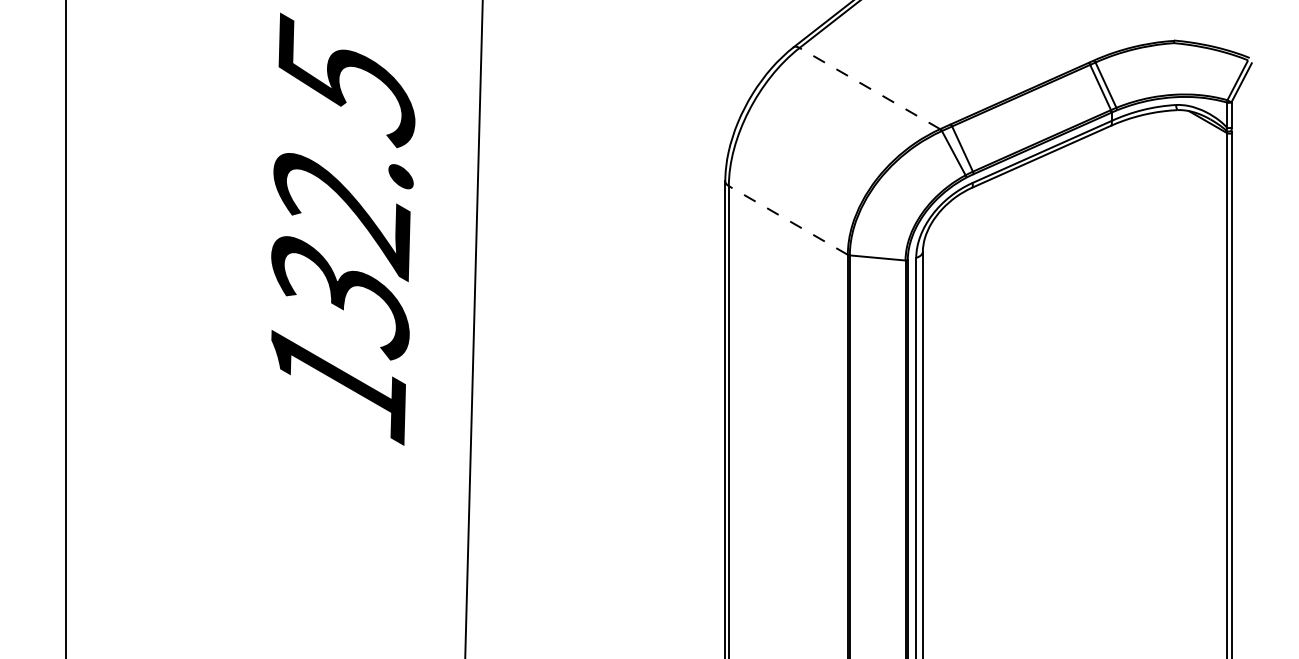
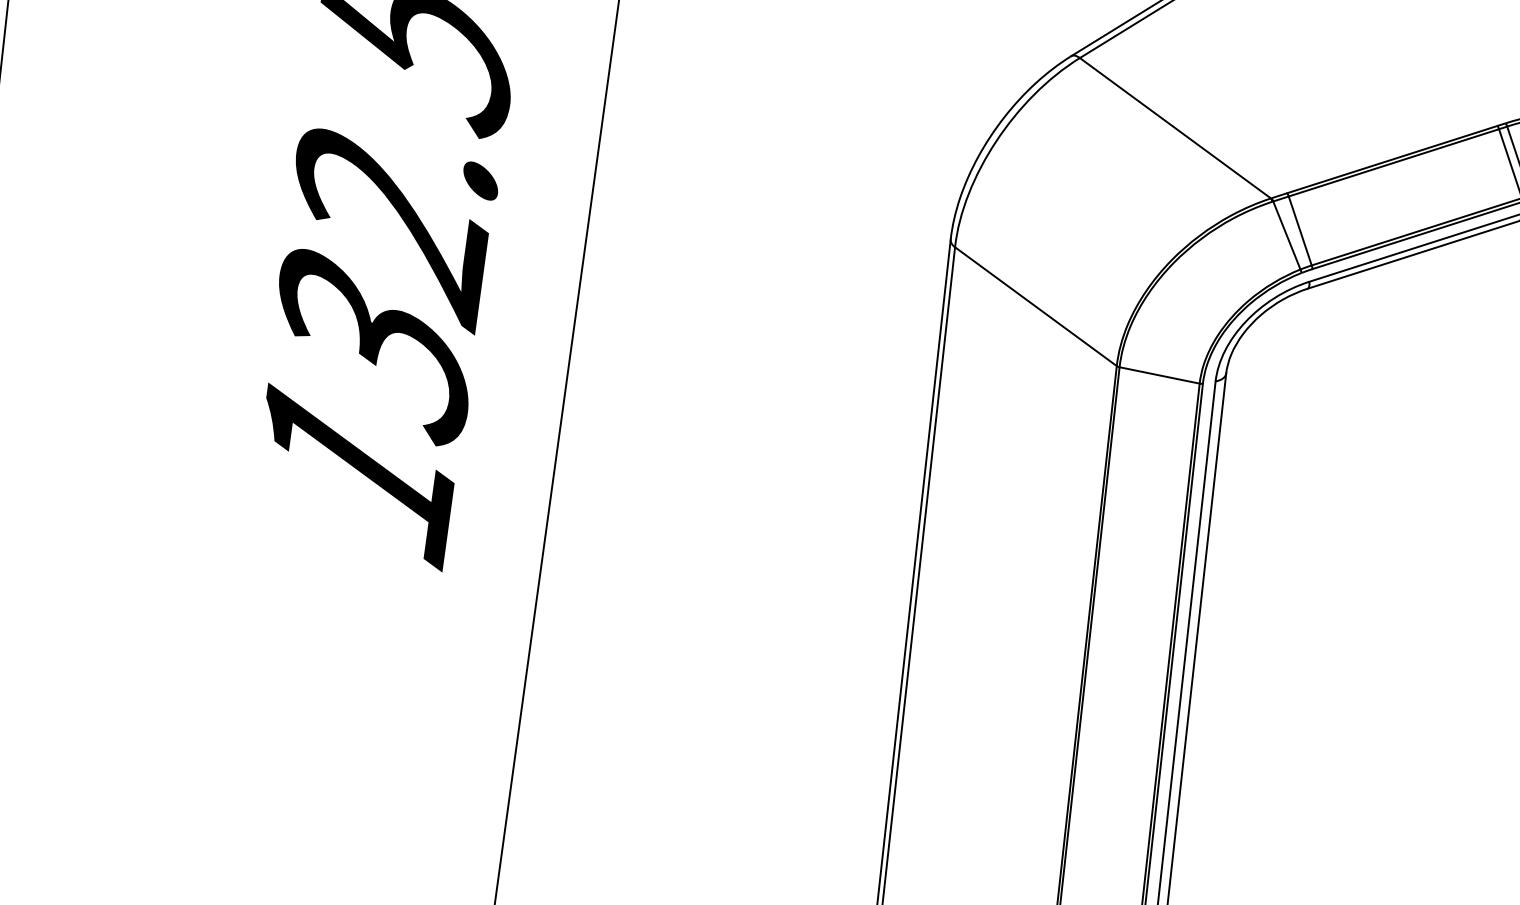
line: (869, 88) -> (1174, 128), dashed -> solid
line: (788, 220) -> (1036, 306), dashed -> solid

